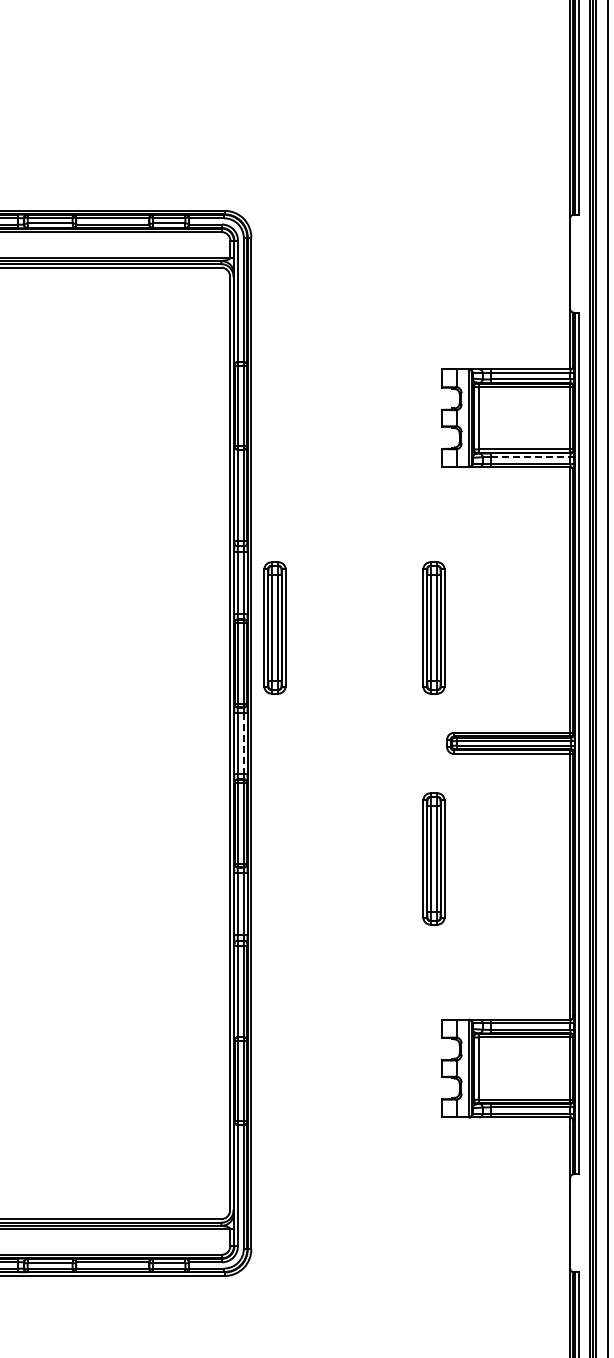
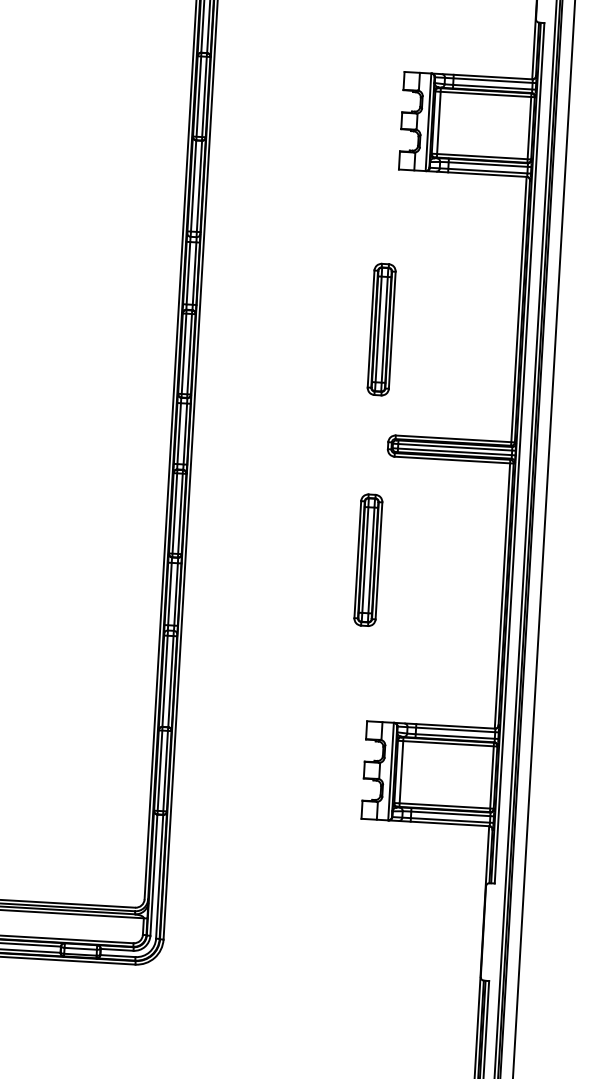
line: (533, 457) -> (490, 165), dashed -> solid
part: (274, 627) -> (222, 320), removed
line: (243, 743) -> (184, 434), dashed -> solid

